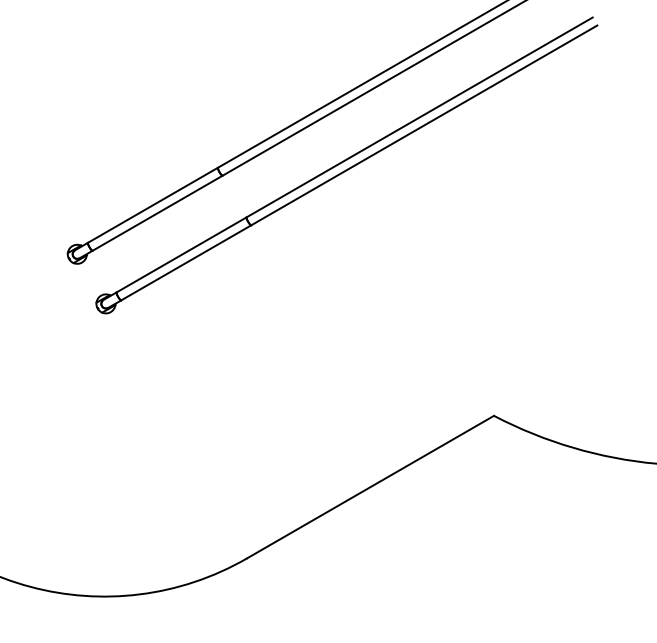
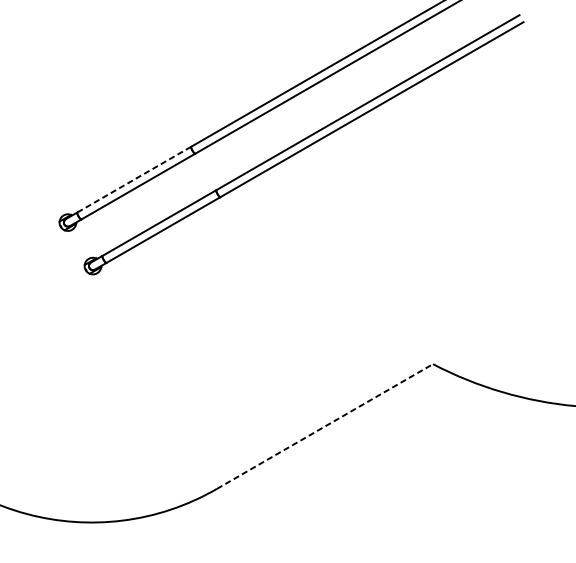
line: (152, 205) -> (133, 179), solid -> dashed
line: (371, 486) -> (325, 426), solid -> dashed

